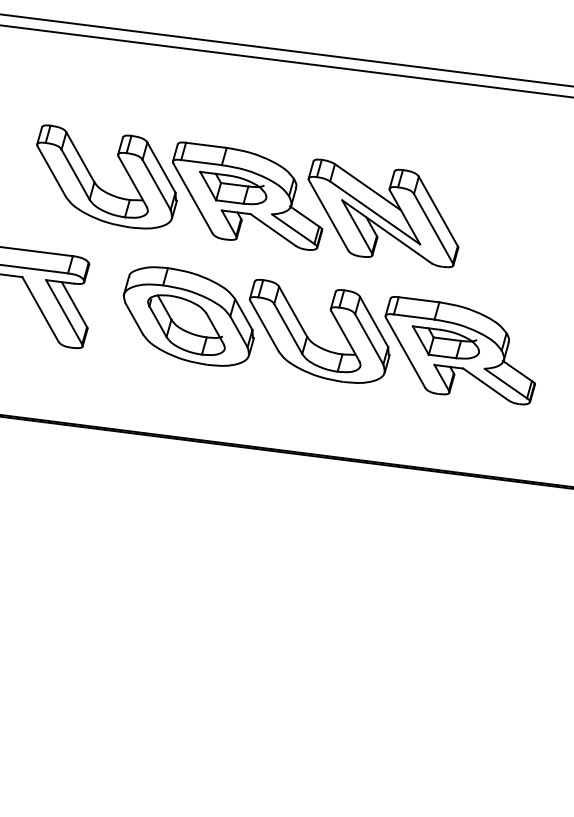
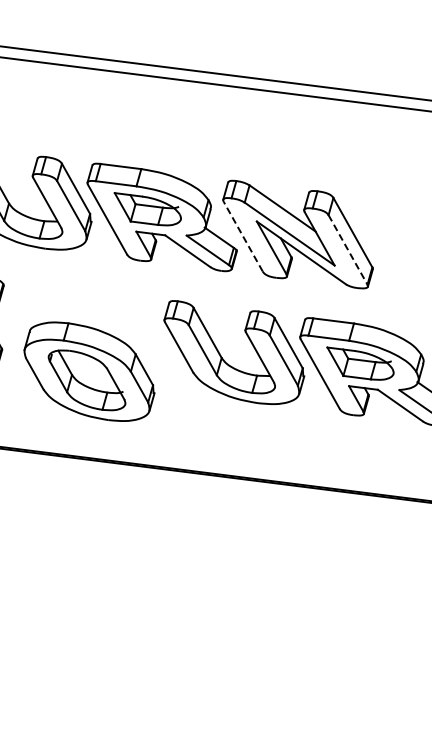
line: (328, 215) -> (243, 236), solid -> dashed
line: (433, 228) -> (348, 249), solid -> dashed
part: (188, 316) -> (89, 371), moved

